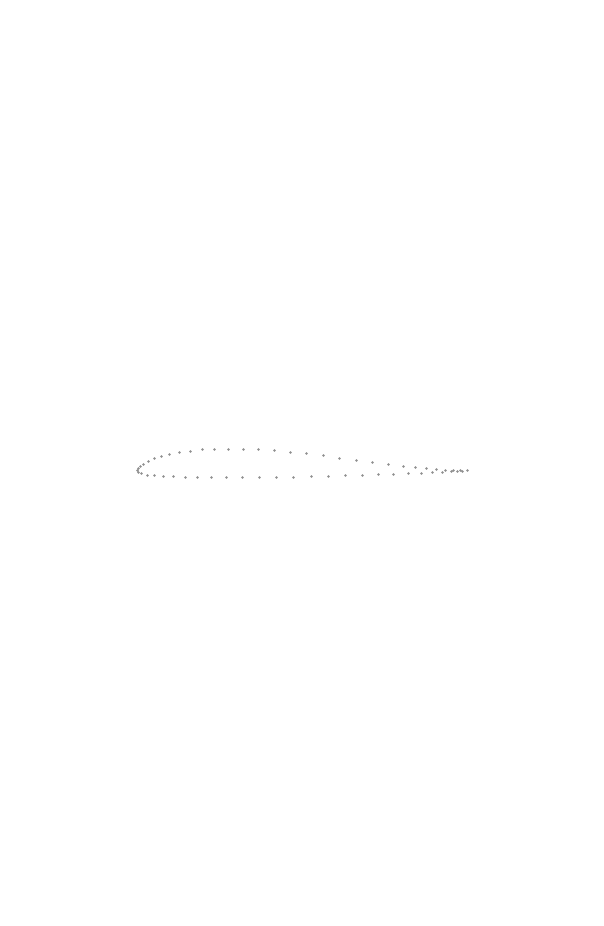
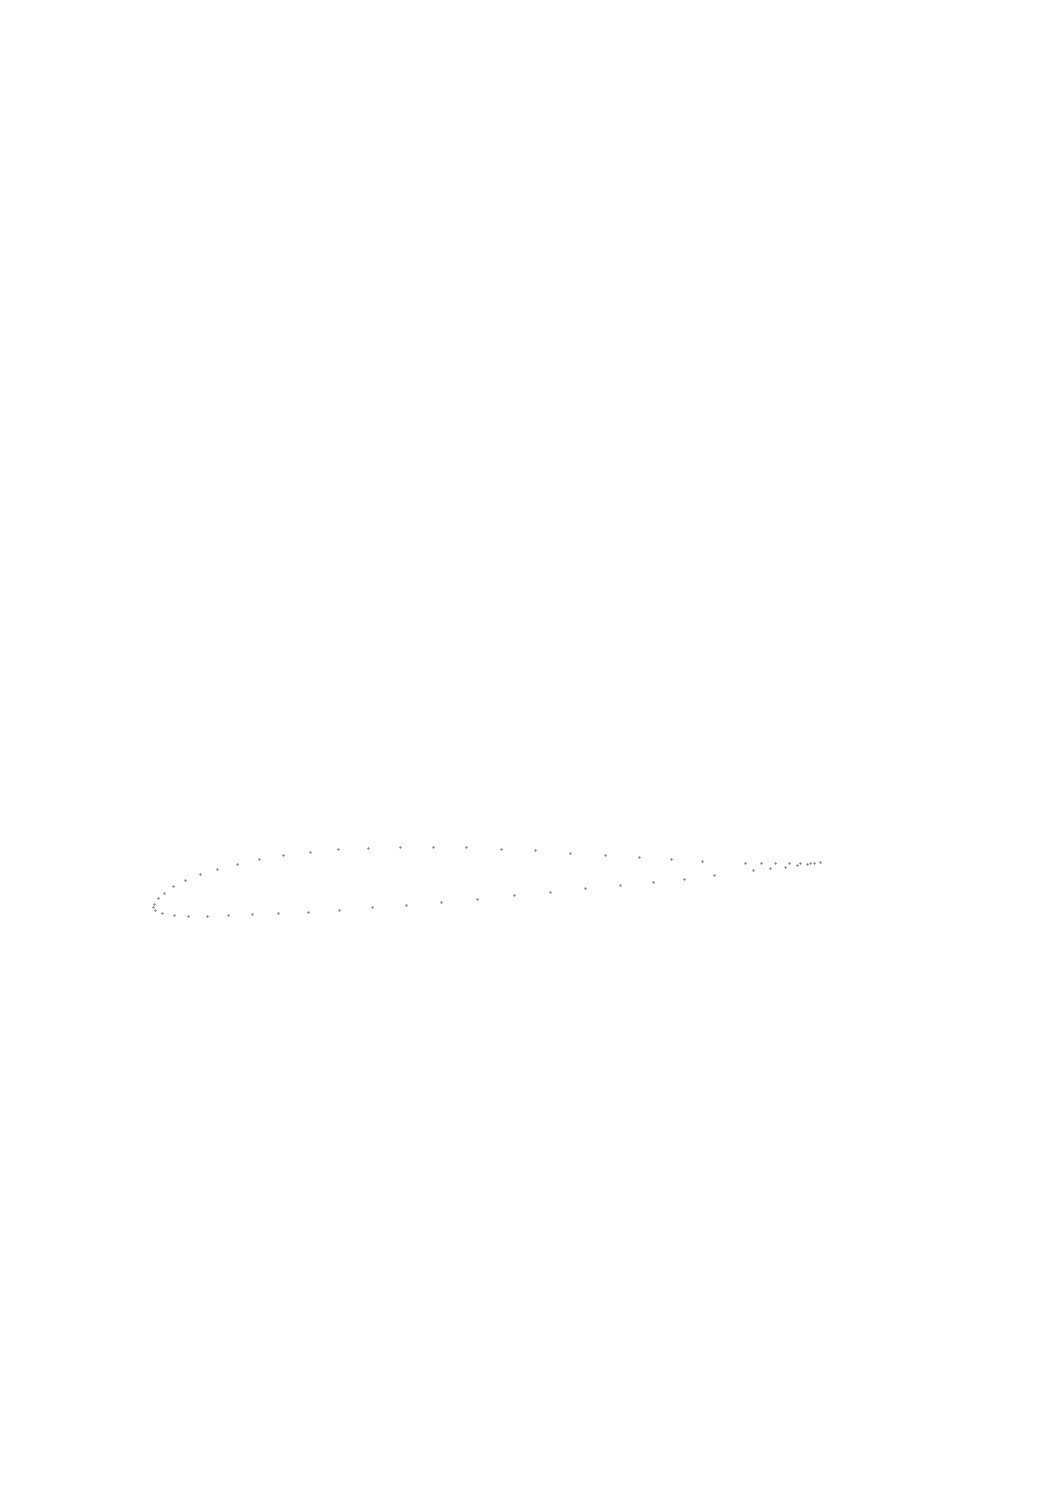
part: (441, 470) -> (783, 864), size x0.7

